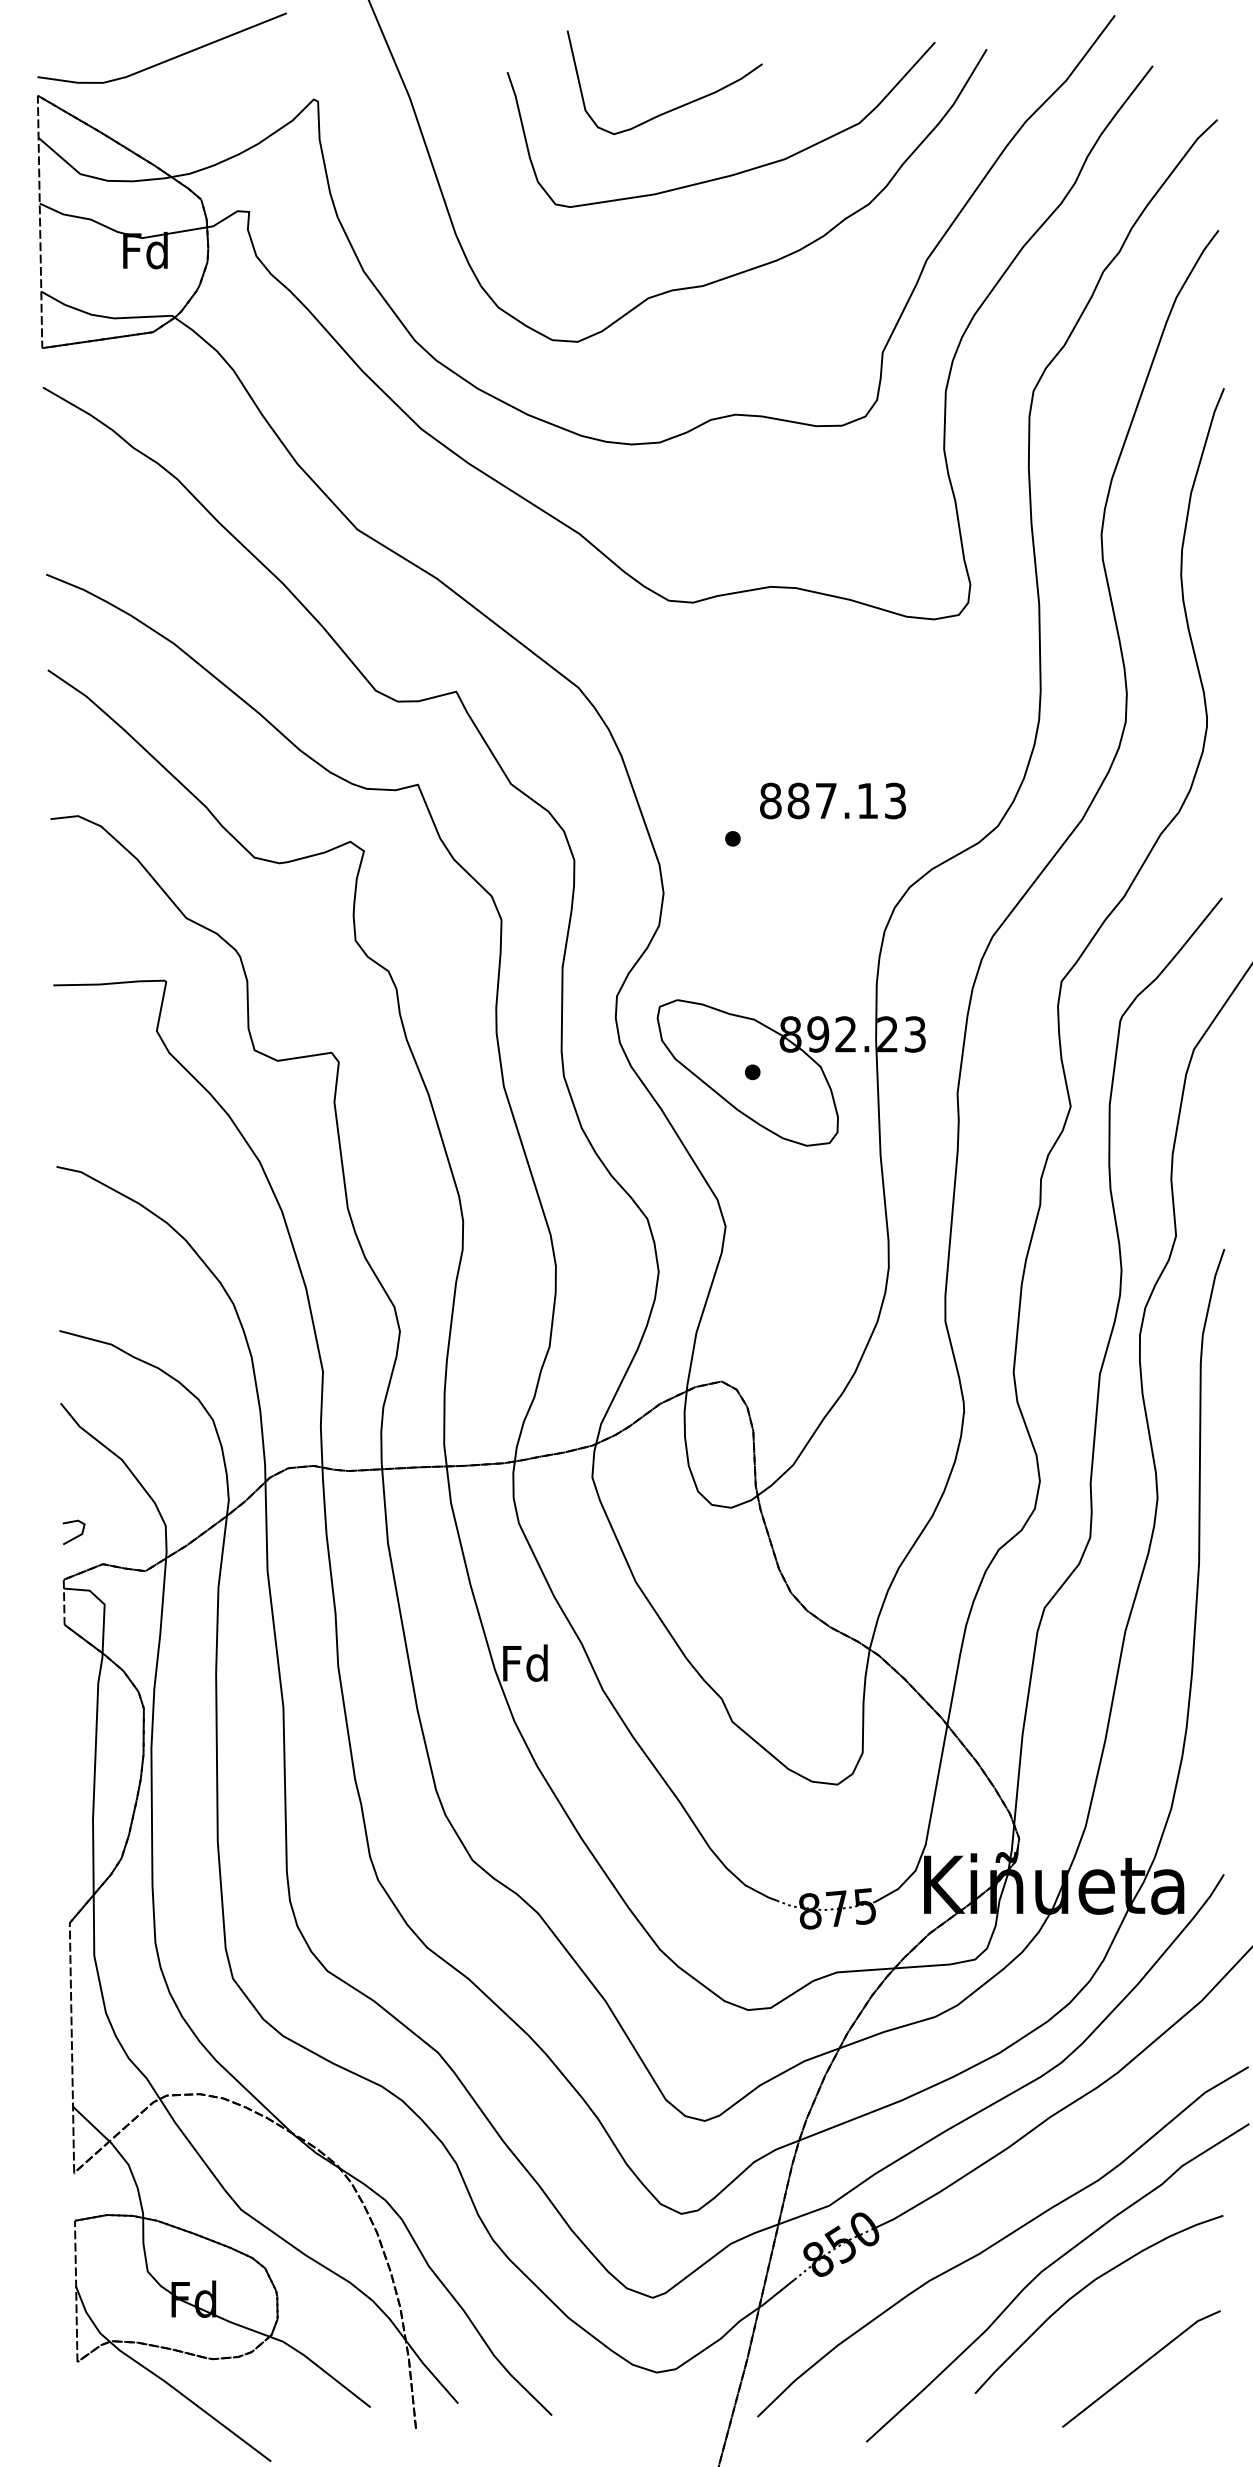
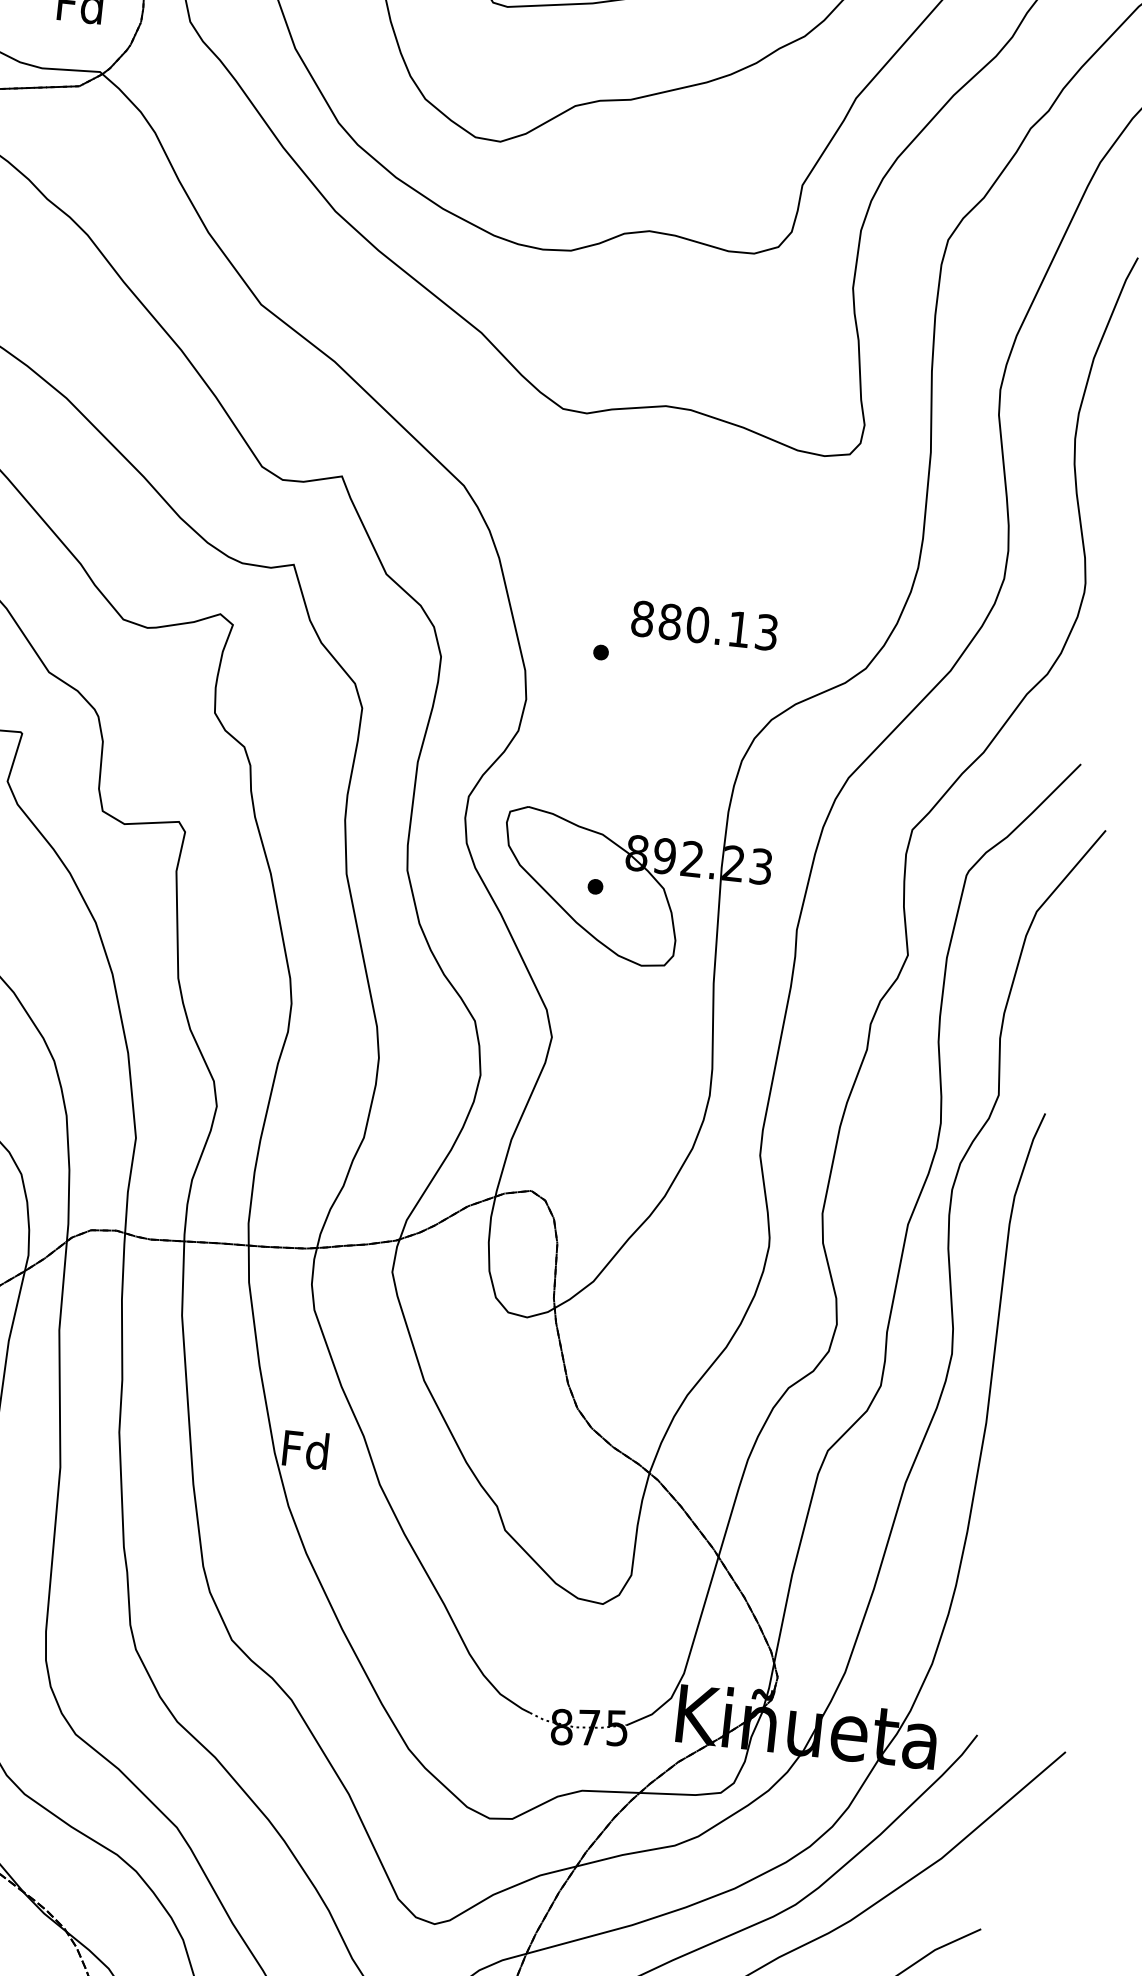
text: (826, 800) -> (698, 624), 887.13 -> 880.13

